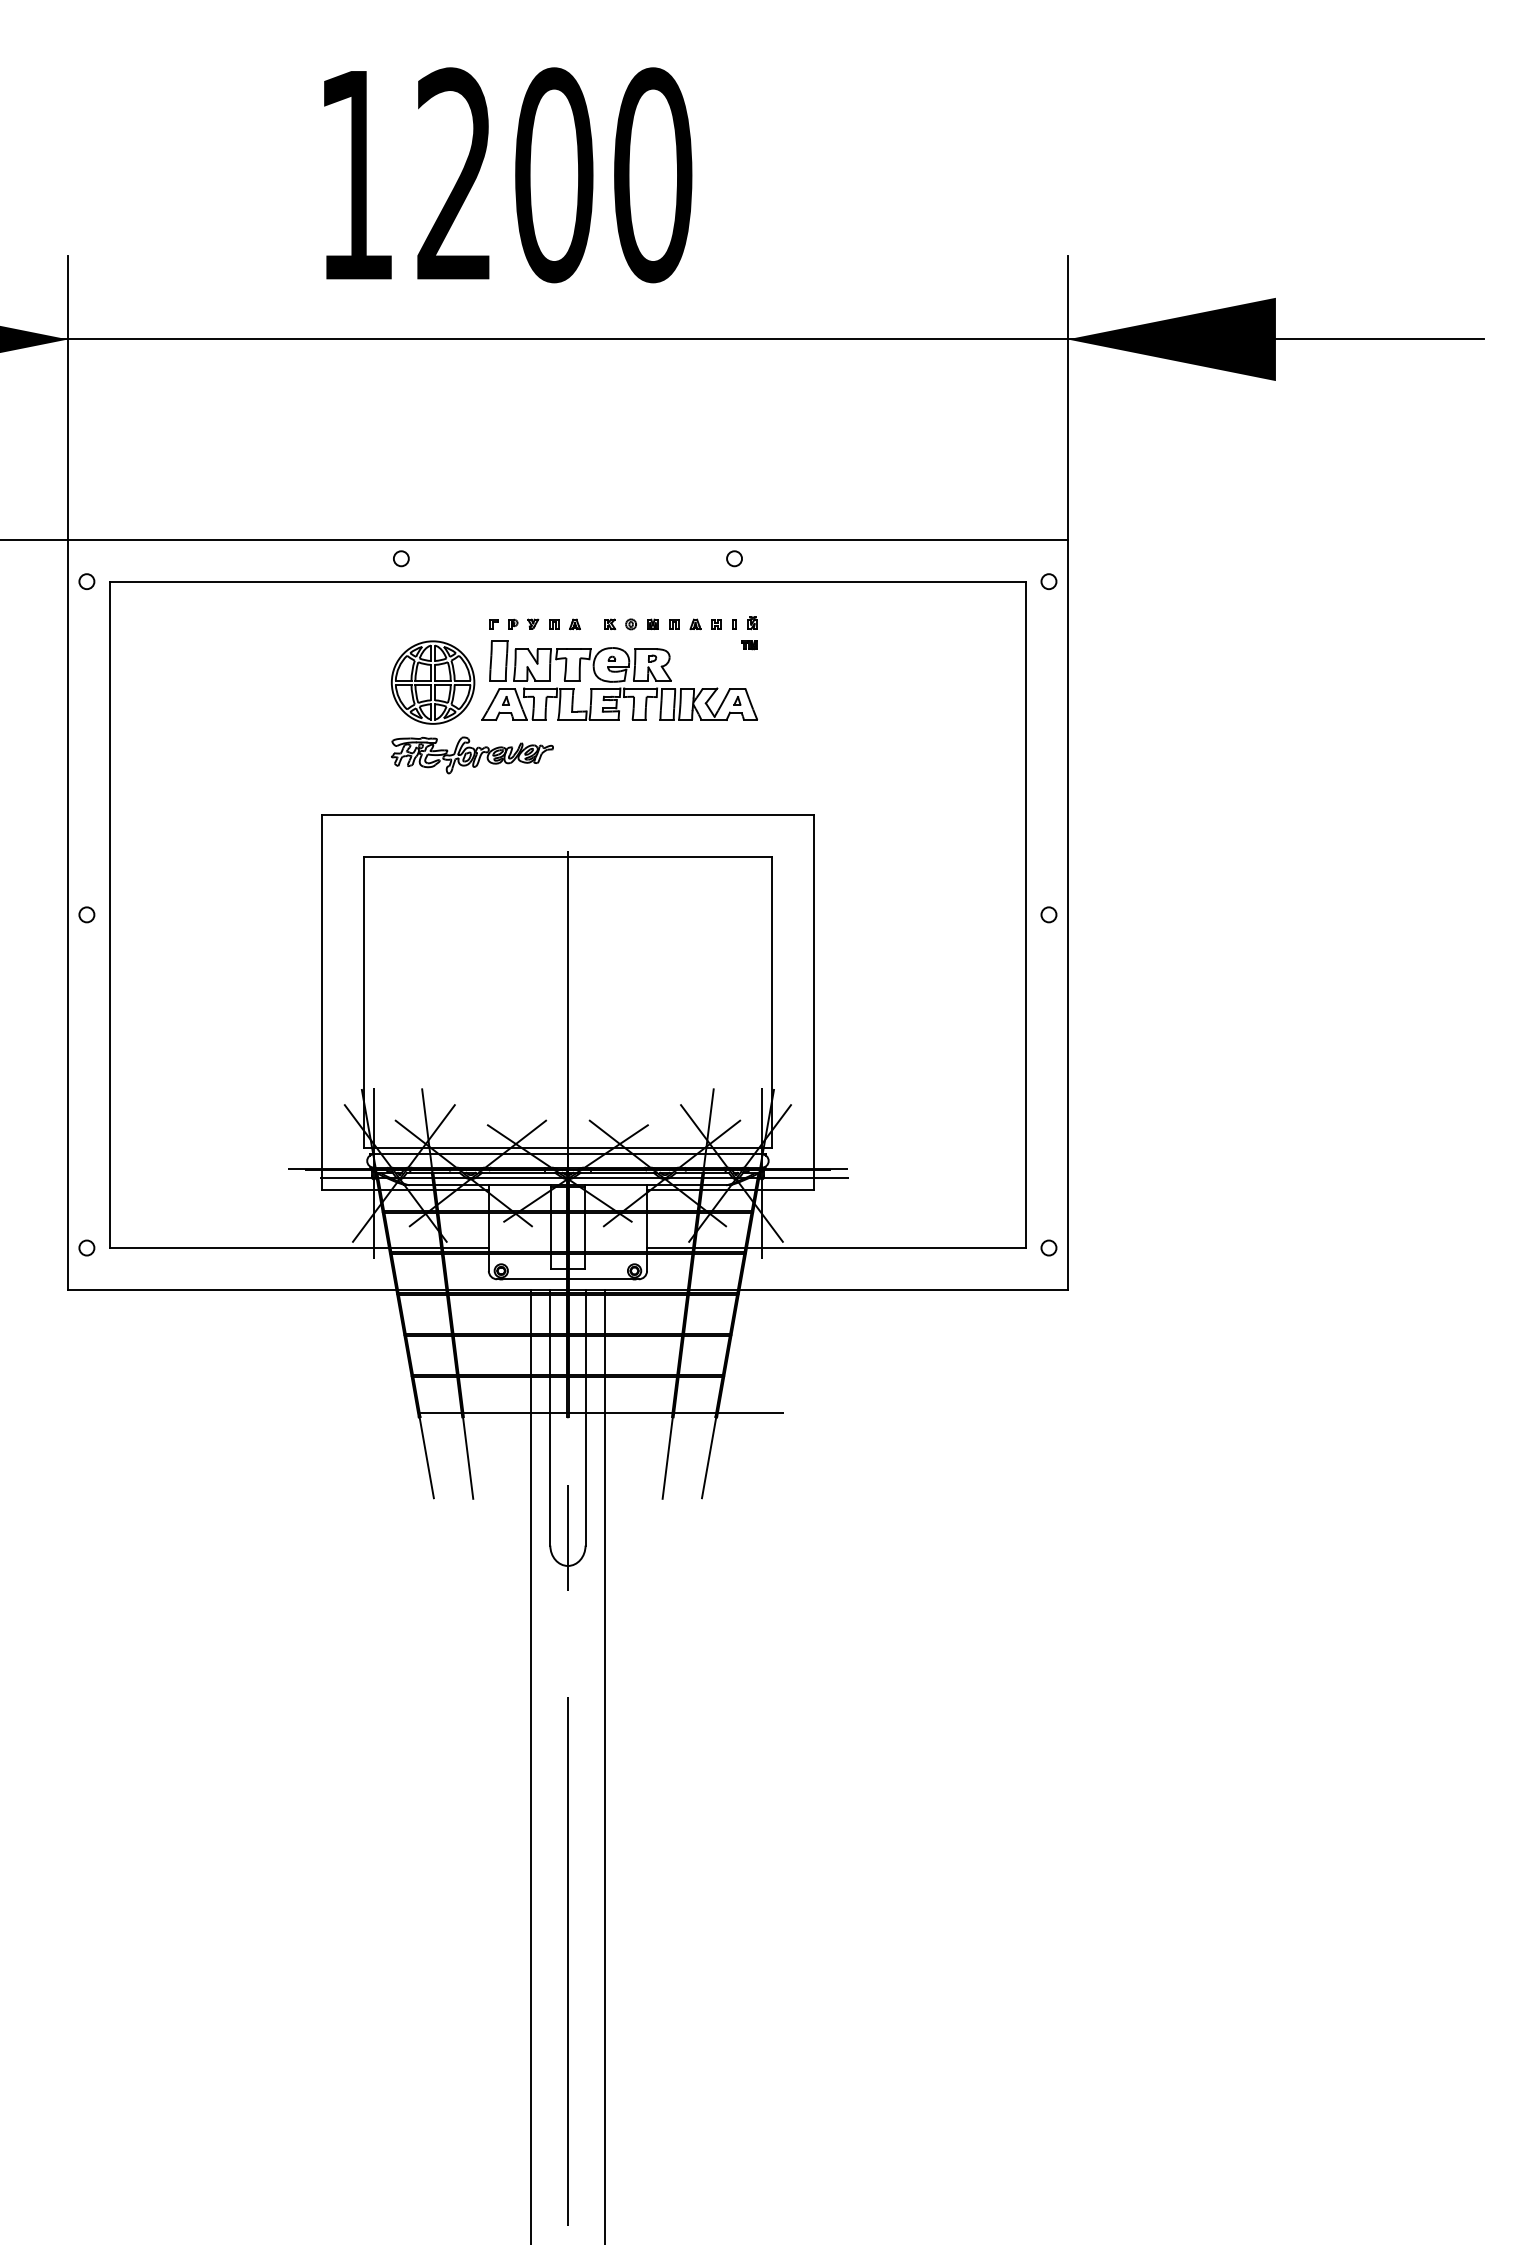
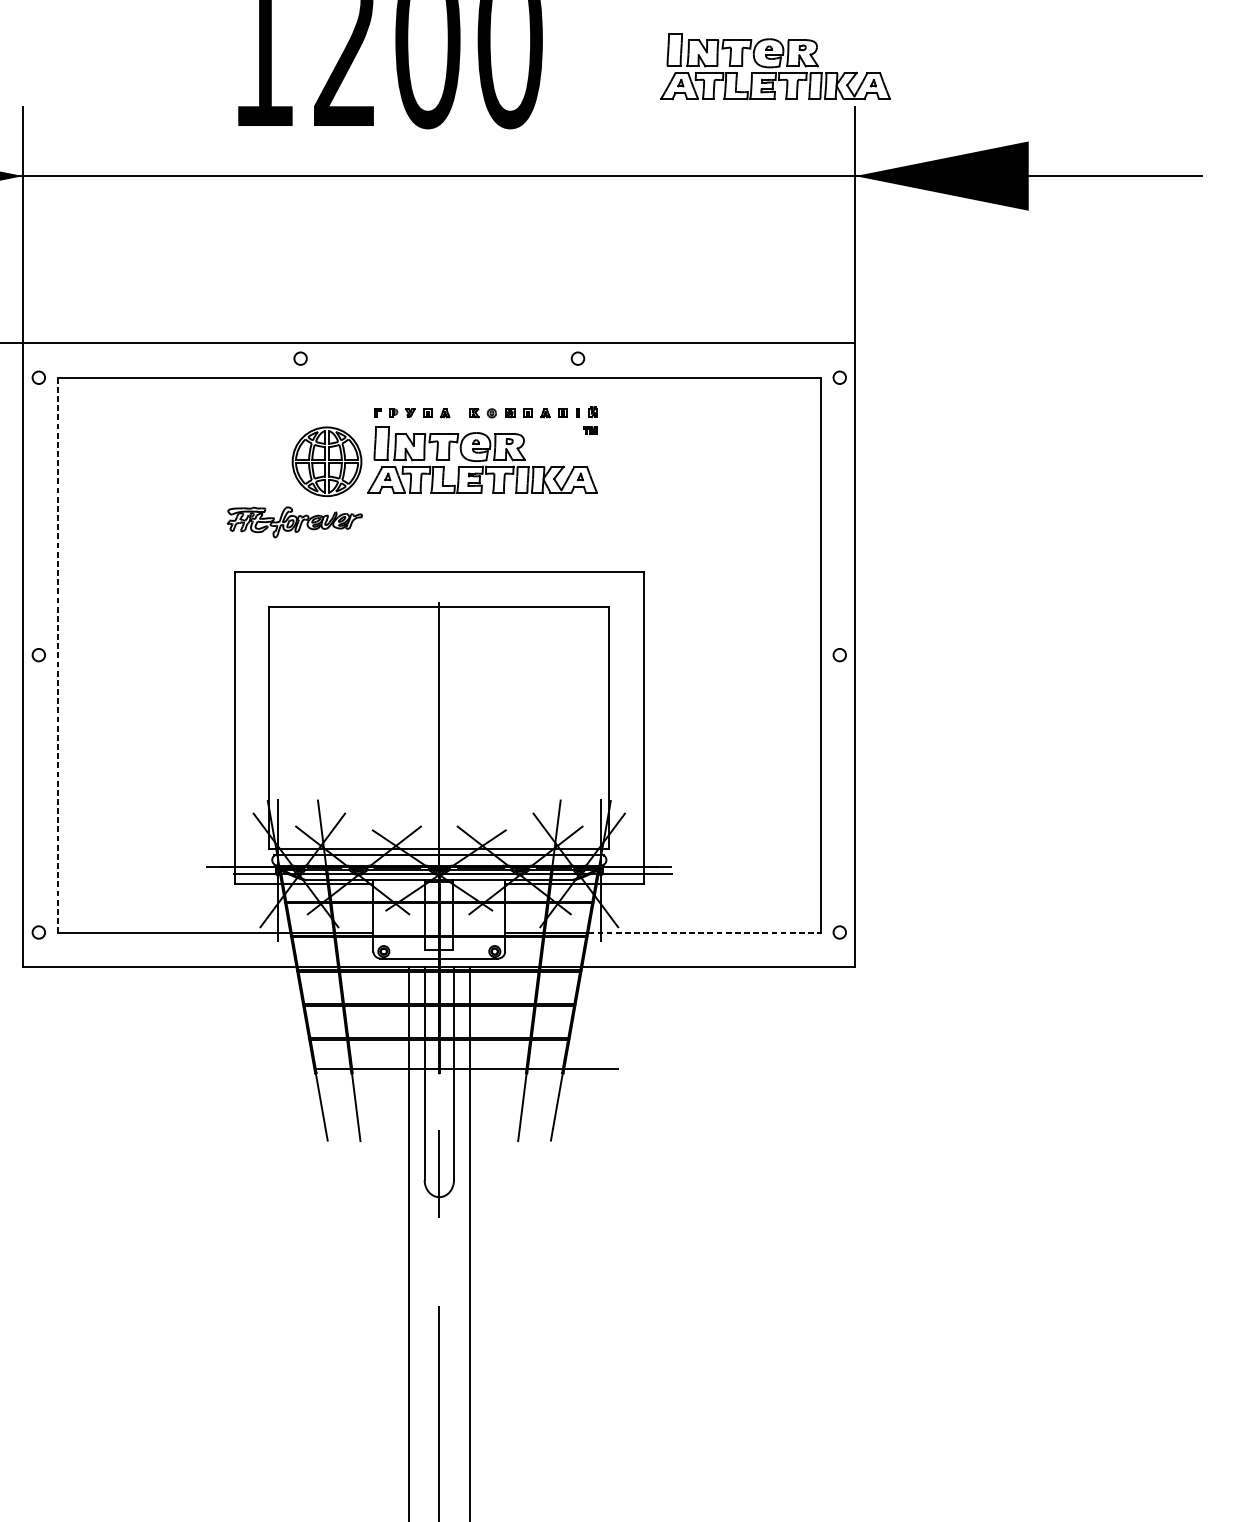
part: (971, 207) -> (775, 66), added
part: (472, 755) -> (294, 522), moved
line: (109, 915) -> (57, 655), solid -> dashed
line: (886, 1248) -> (704, 932), solid -> dashed

